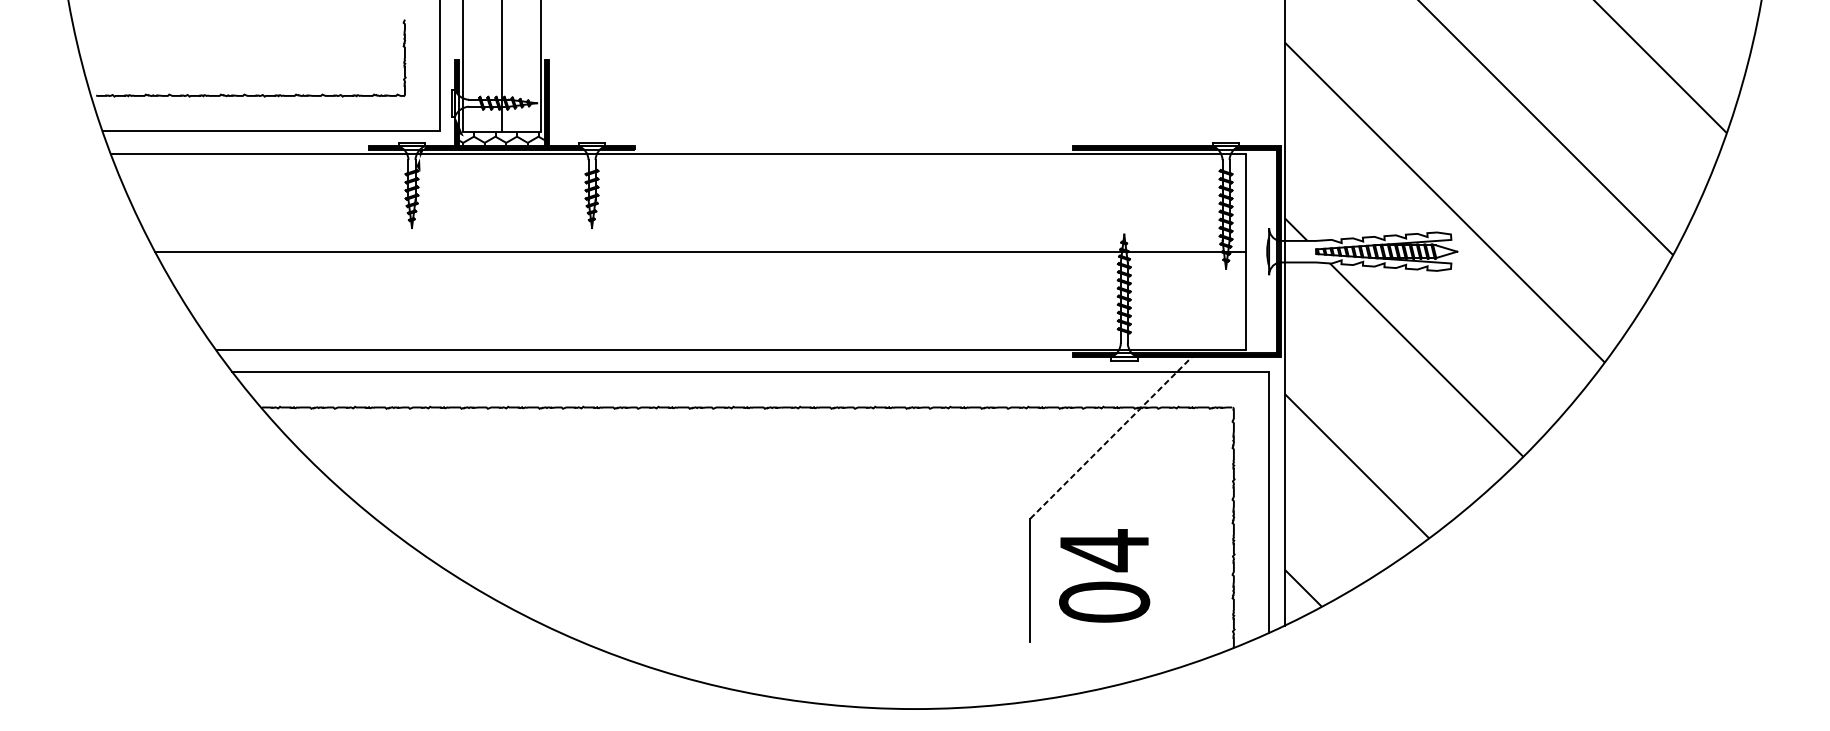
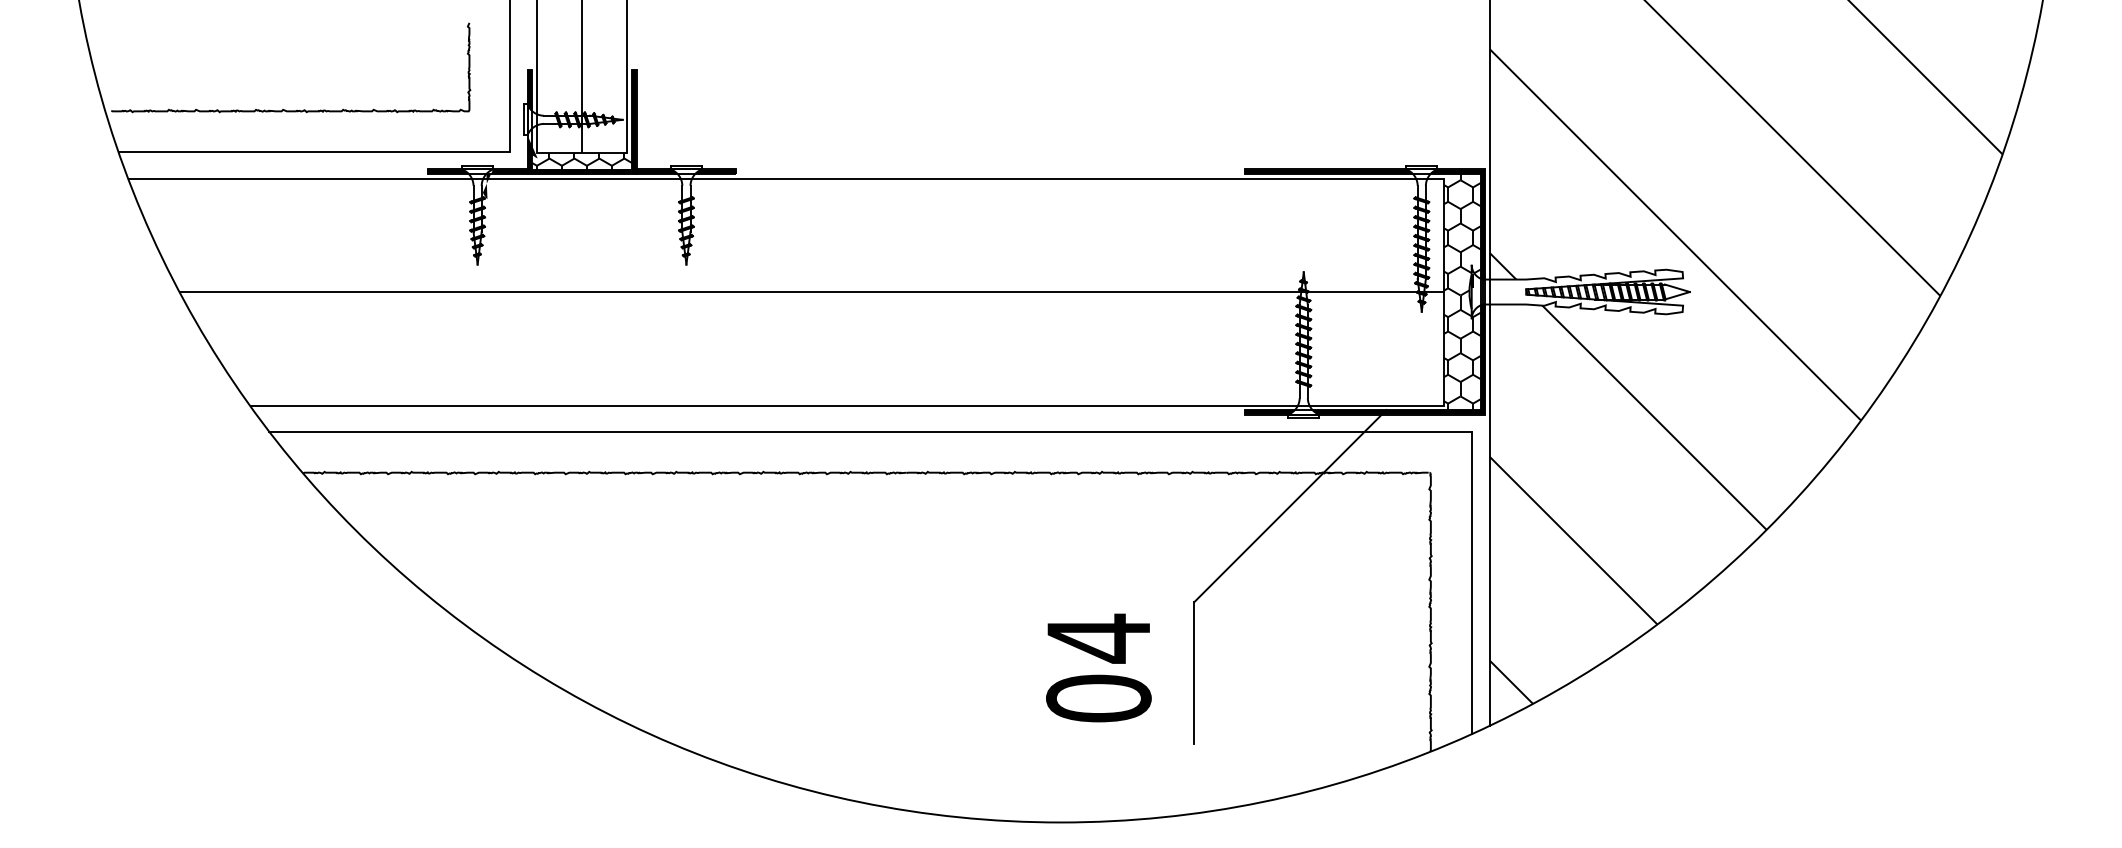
hatch: (1261, 252) -> (1462, 292), added
line: (1112, 436) -> (1290, 506), dashed -> solid
text: (1104, 575) -> (1098, 667), moved

